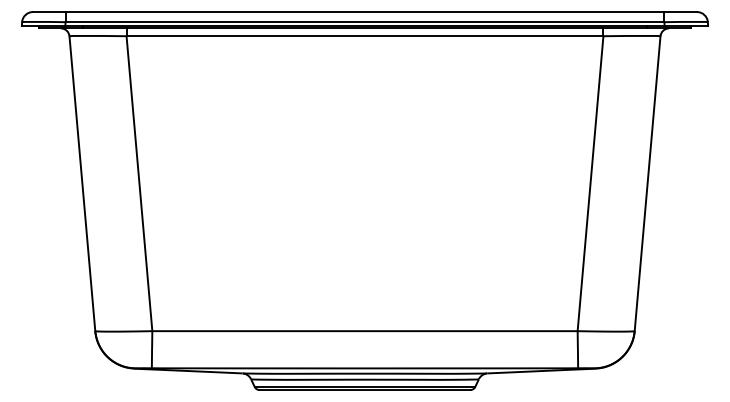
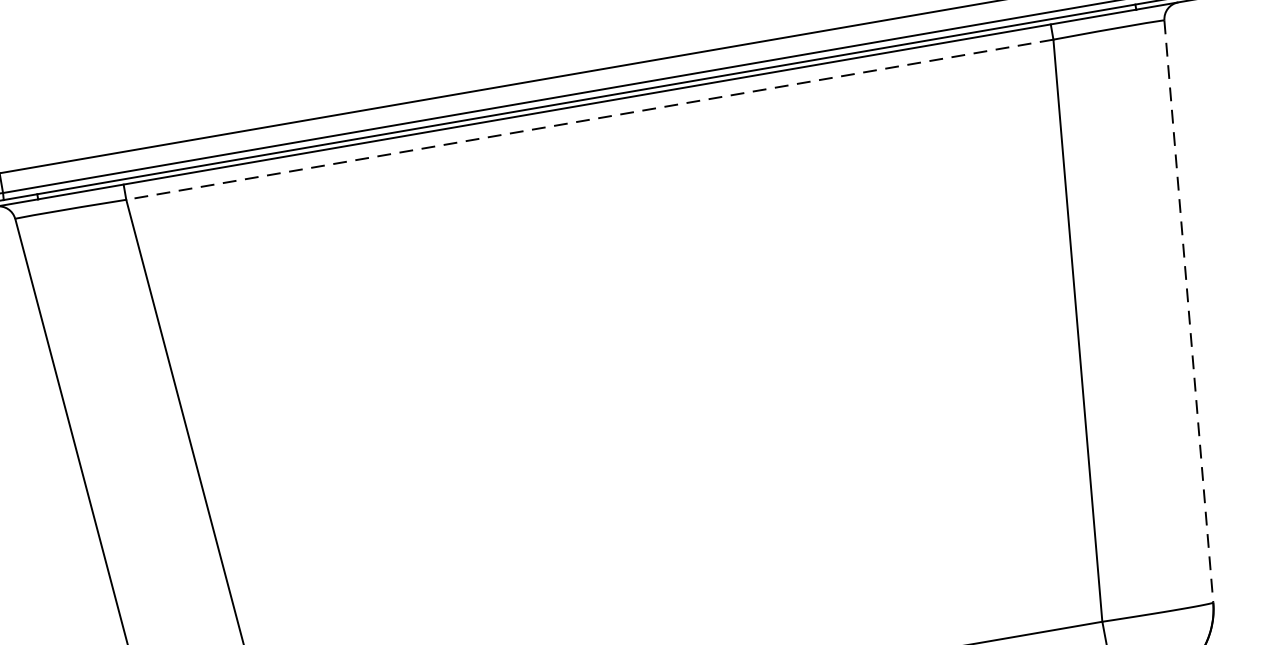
line: (364, 36) -> (588, 120), solid -> dashed
line: (647, 184) -> (1188, 313), solid -> dashed

